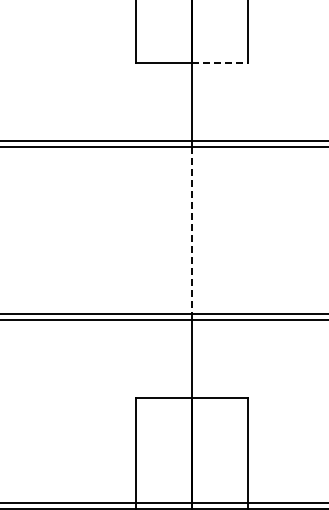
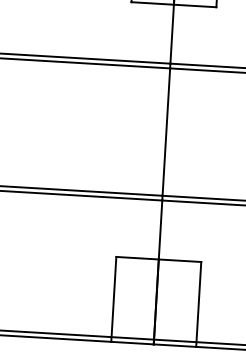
line: (219, 63) -> (194, 6), dashed -> solid
line: (192, 230) -> (166, 132), dashed -> solid

